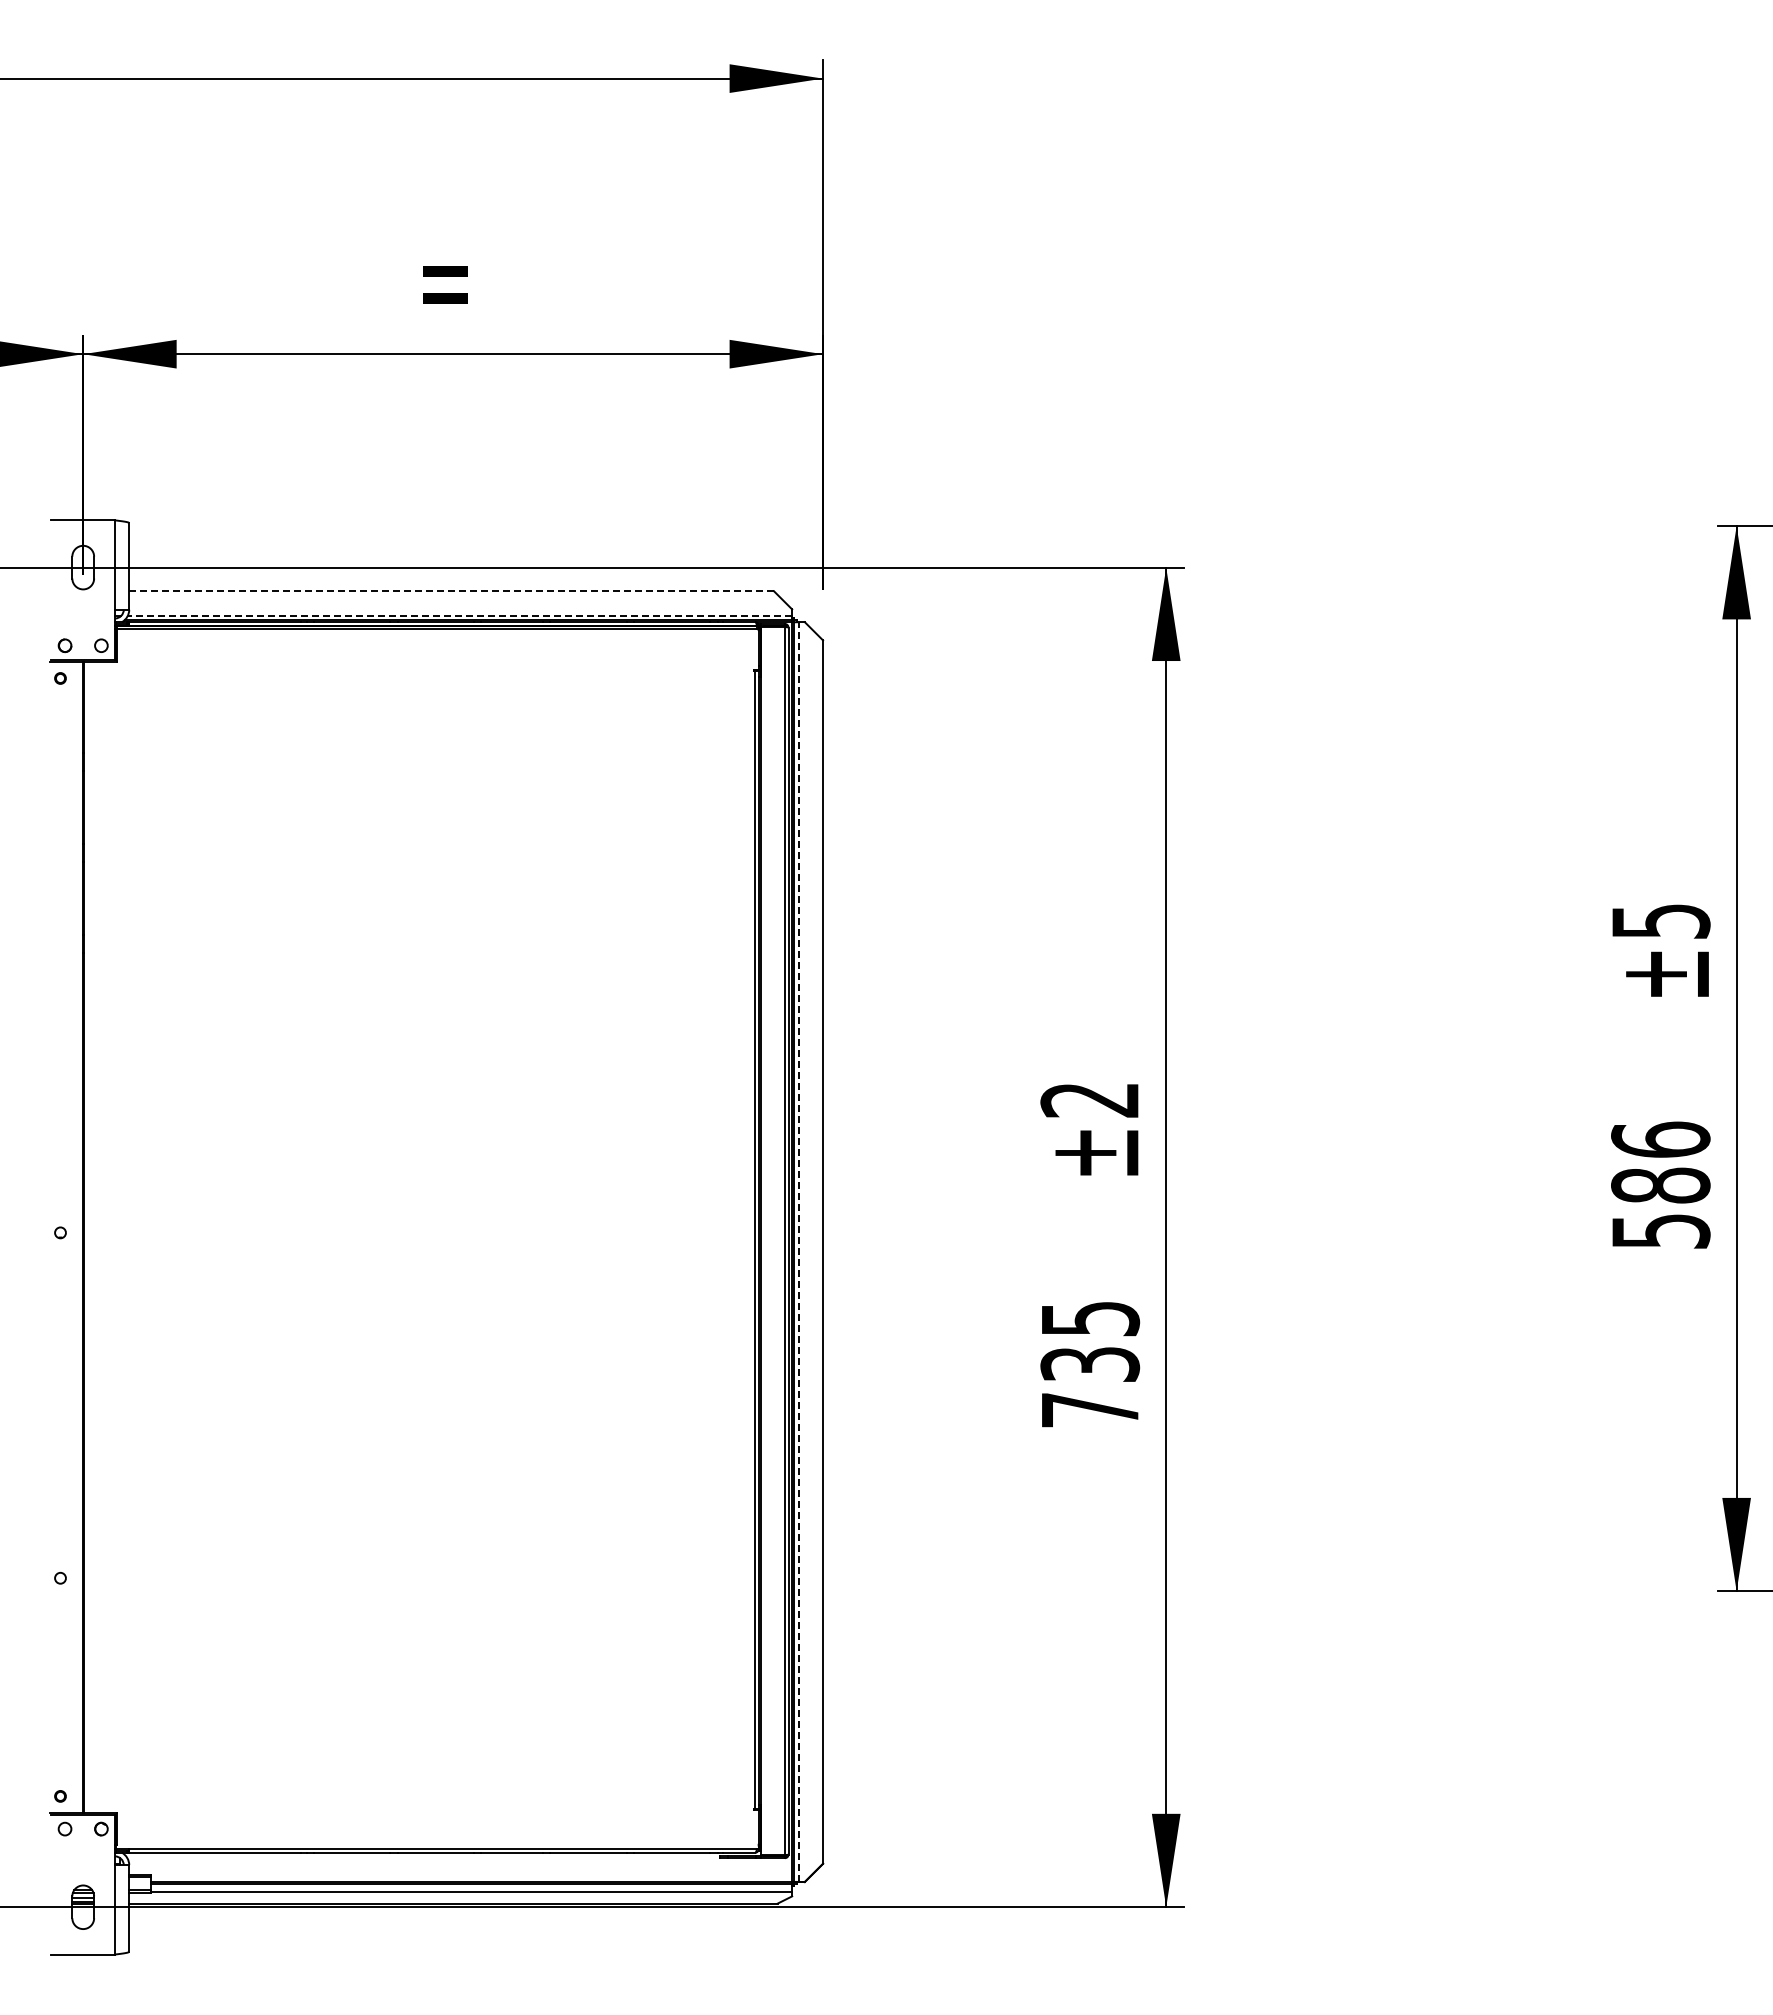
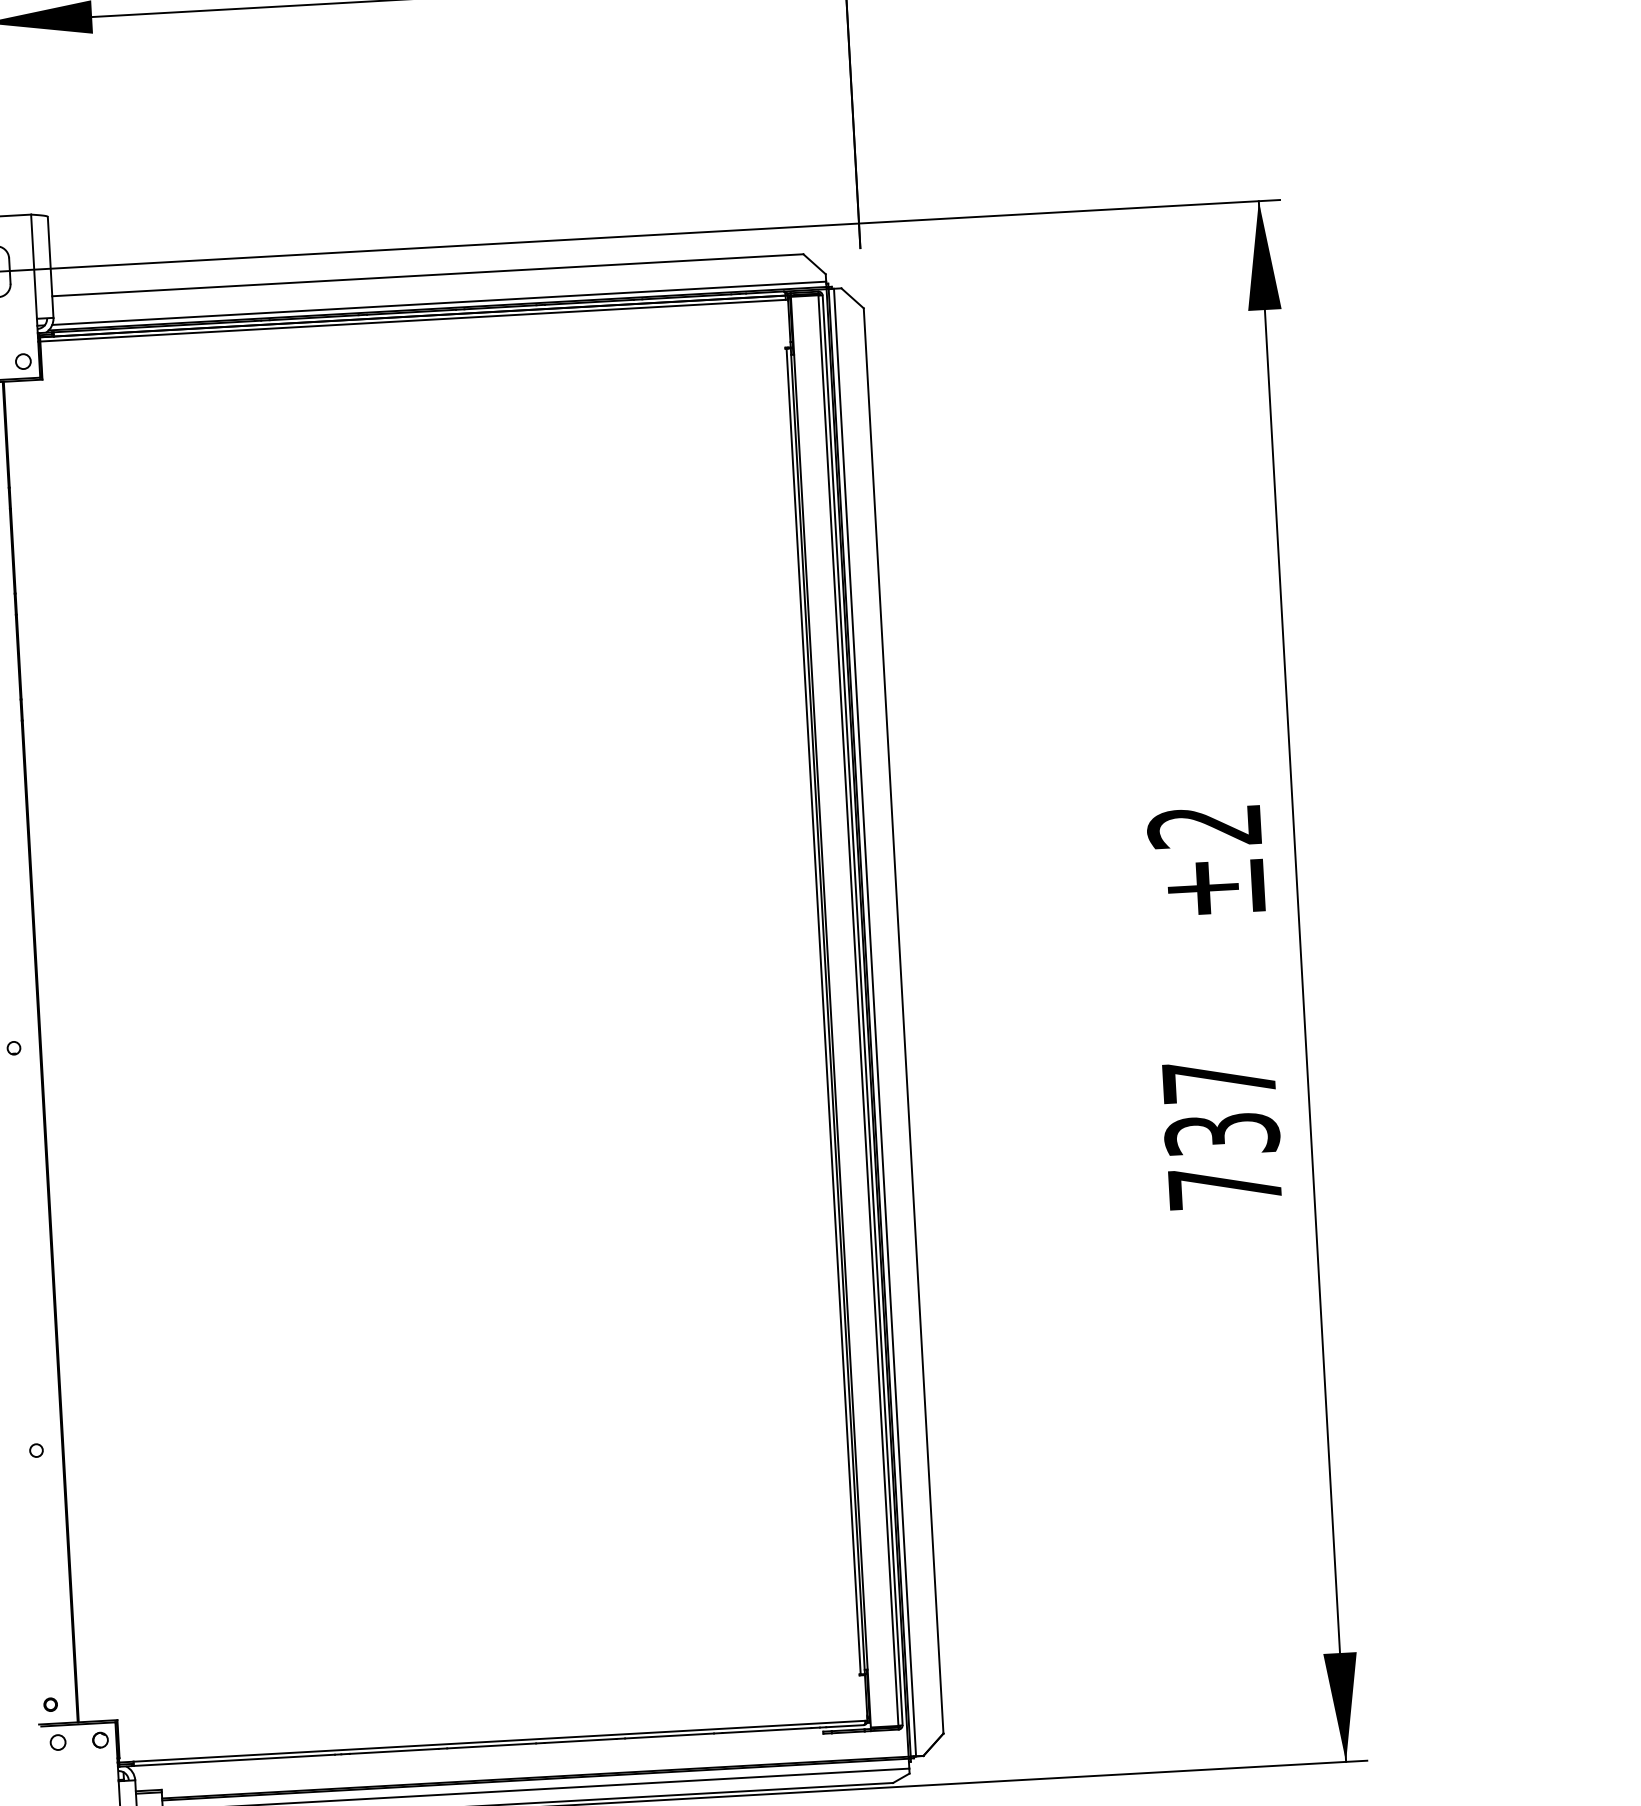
line: (451, 591) -> (427, 275), dashed -> solid
line: (459, 615) -> (438, 303), dashed -> solid
line: (798, 1252) -> (875, 1023), dashed -> solid
text: (1091, 1319) -> (1220, 1082), 735 -> 737

